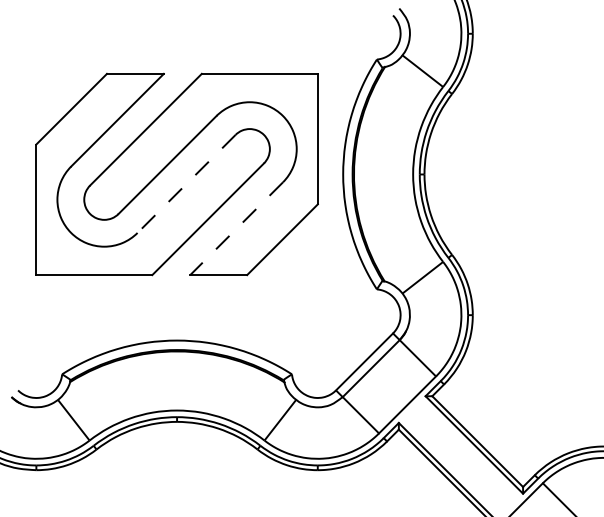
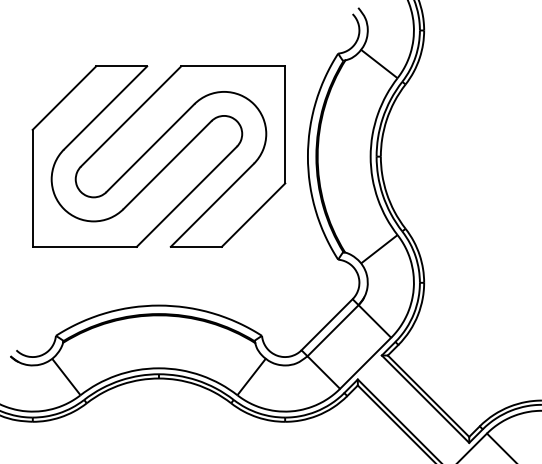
line: (186, 184) -> (167, 165), dashed -> solid
line: (236, 228) -> (212, 205), dashed -> solid

